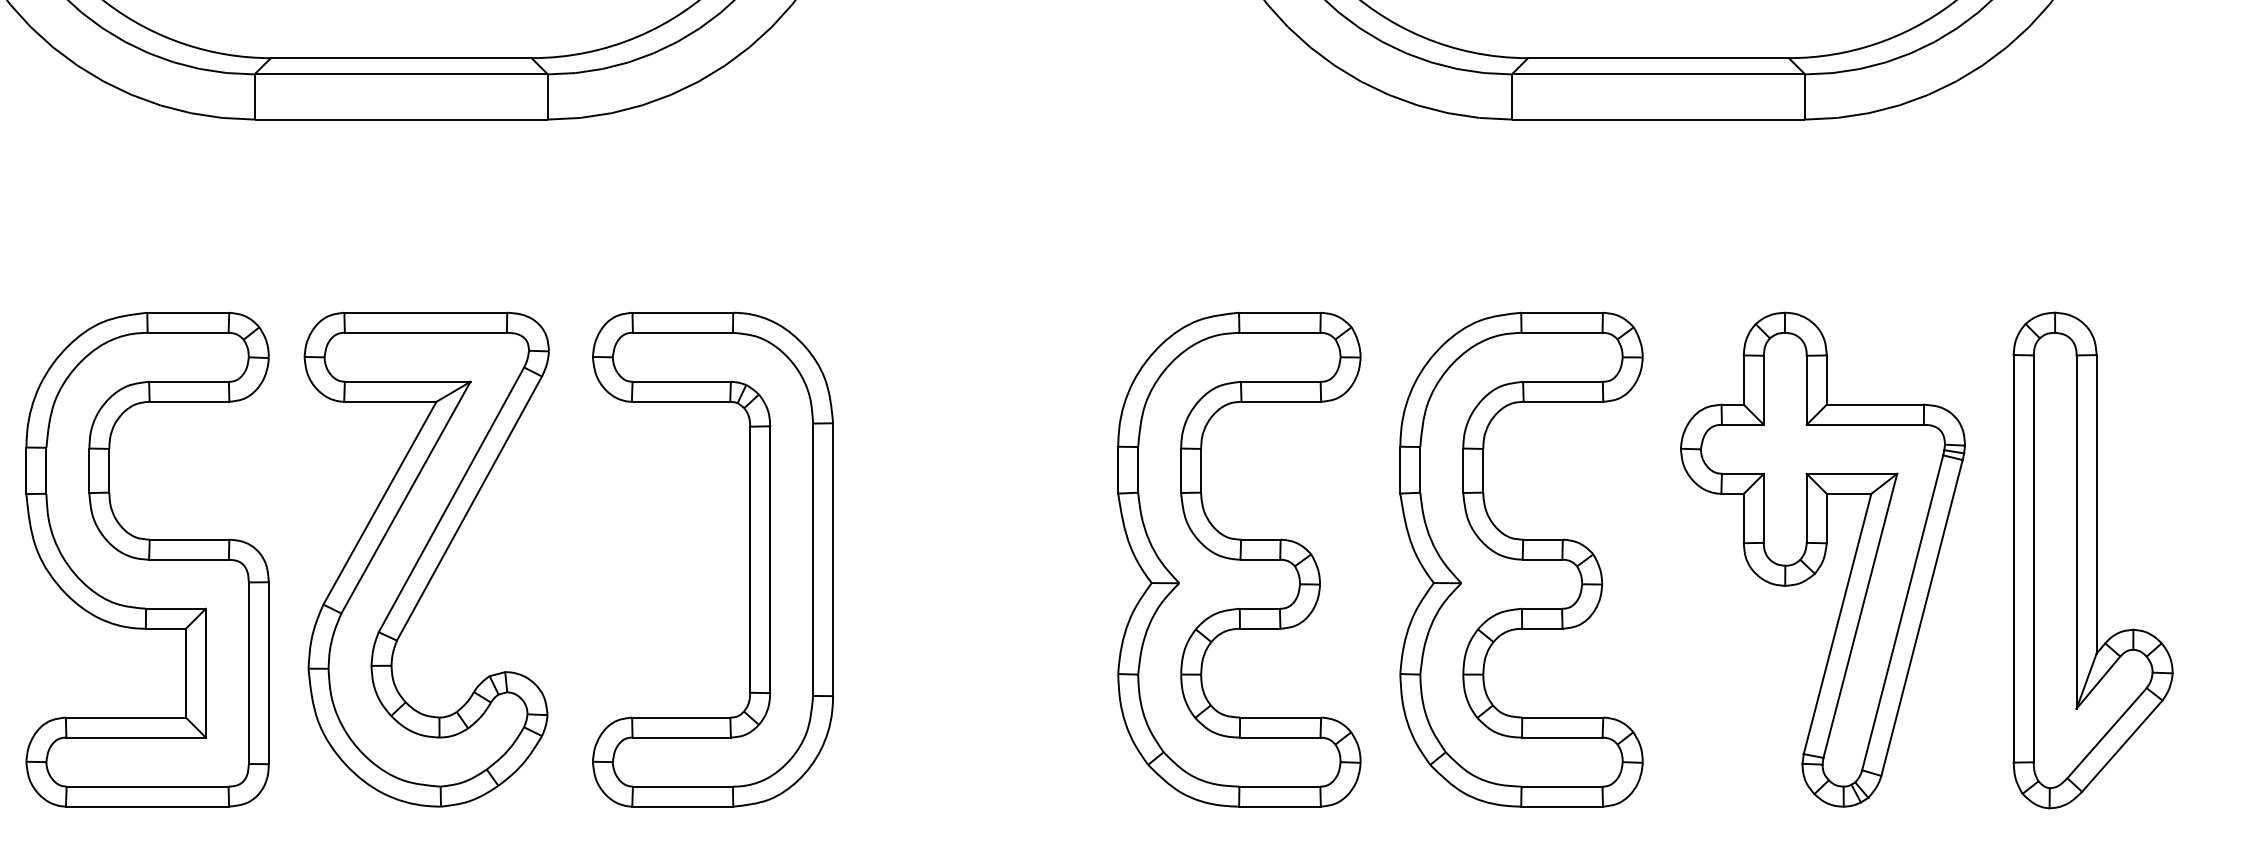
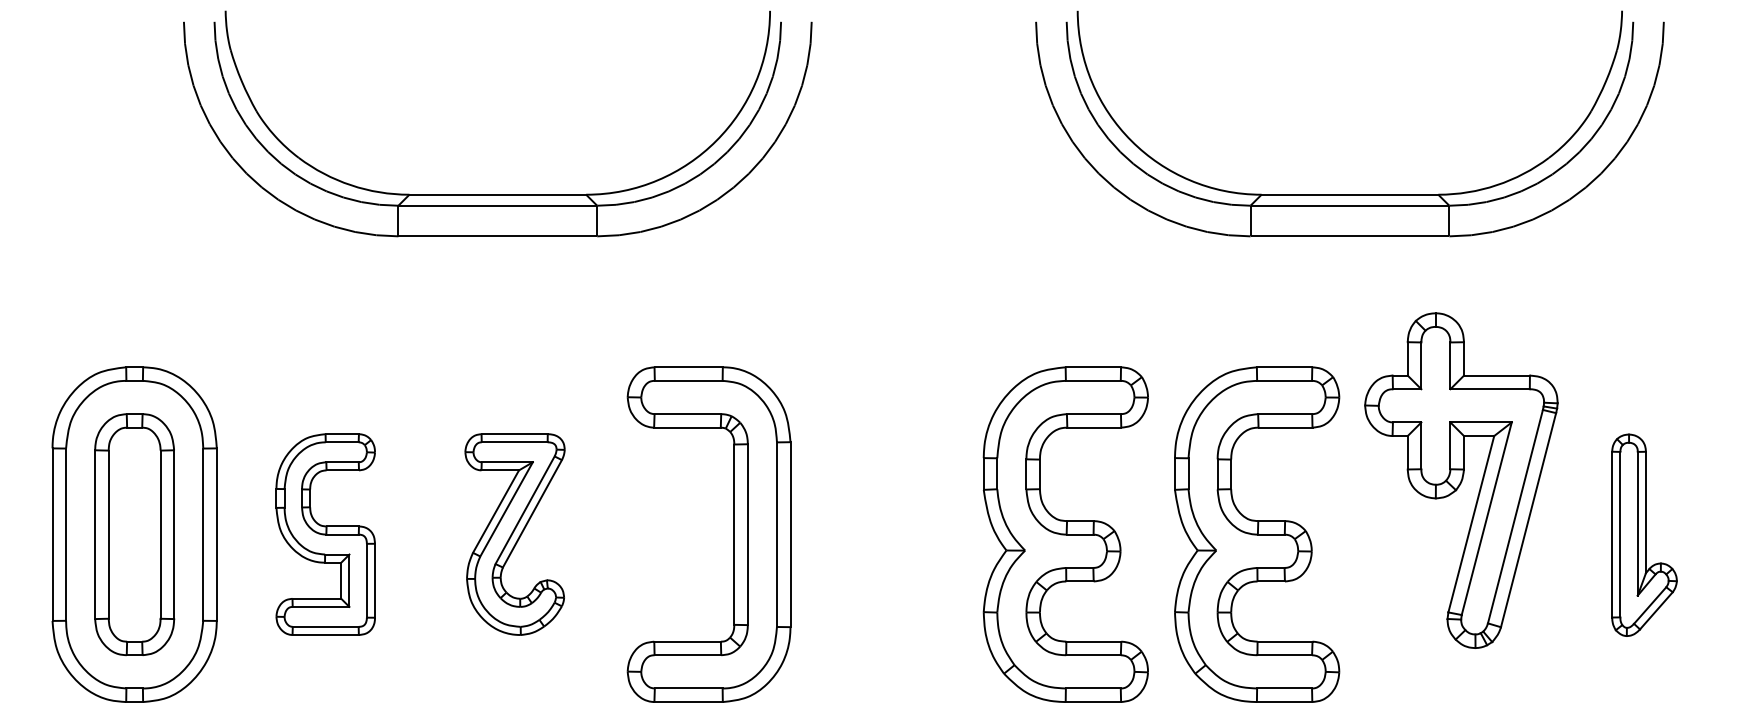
part: (147, 559) -> (325, 534), size x0.6
part: (425, 559) -> (514, 534), size x0.6
part: (1823, 559) -> (1461, 480), moved
part: (2093, 560) -> (1644, 535), size x0.6

